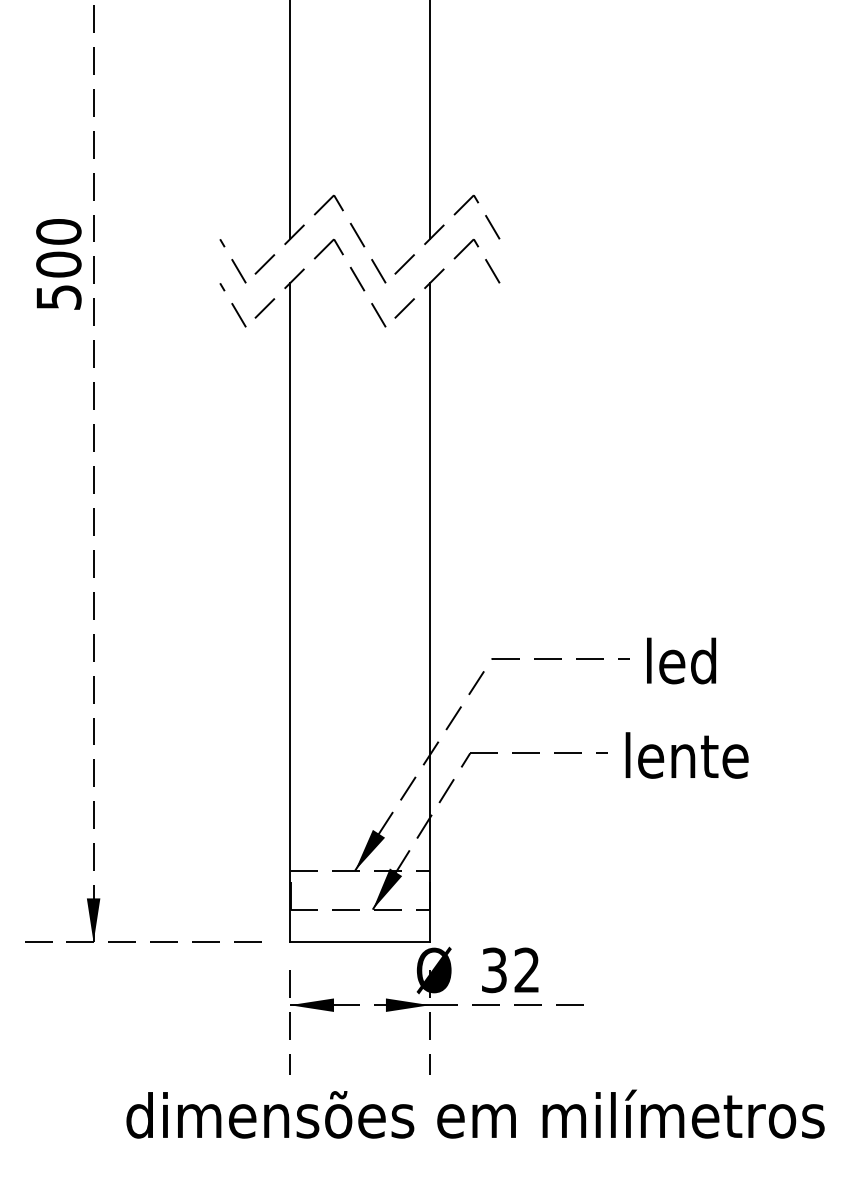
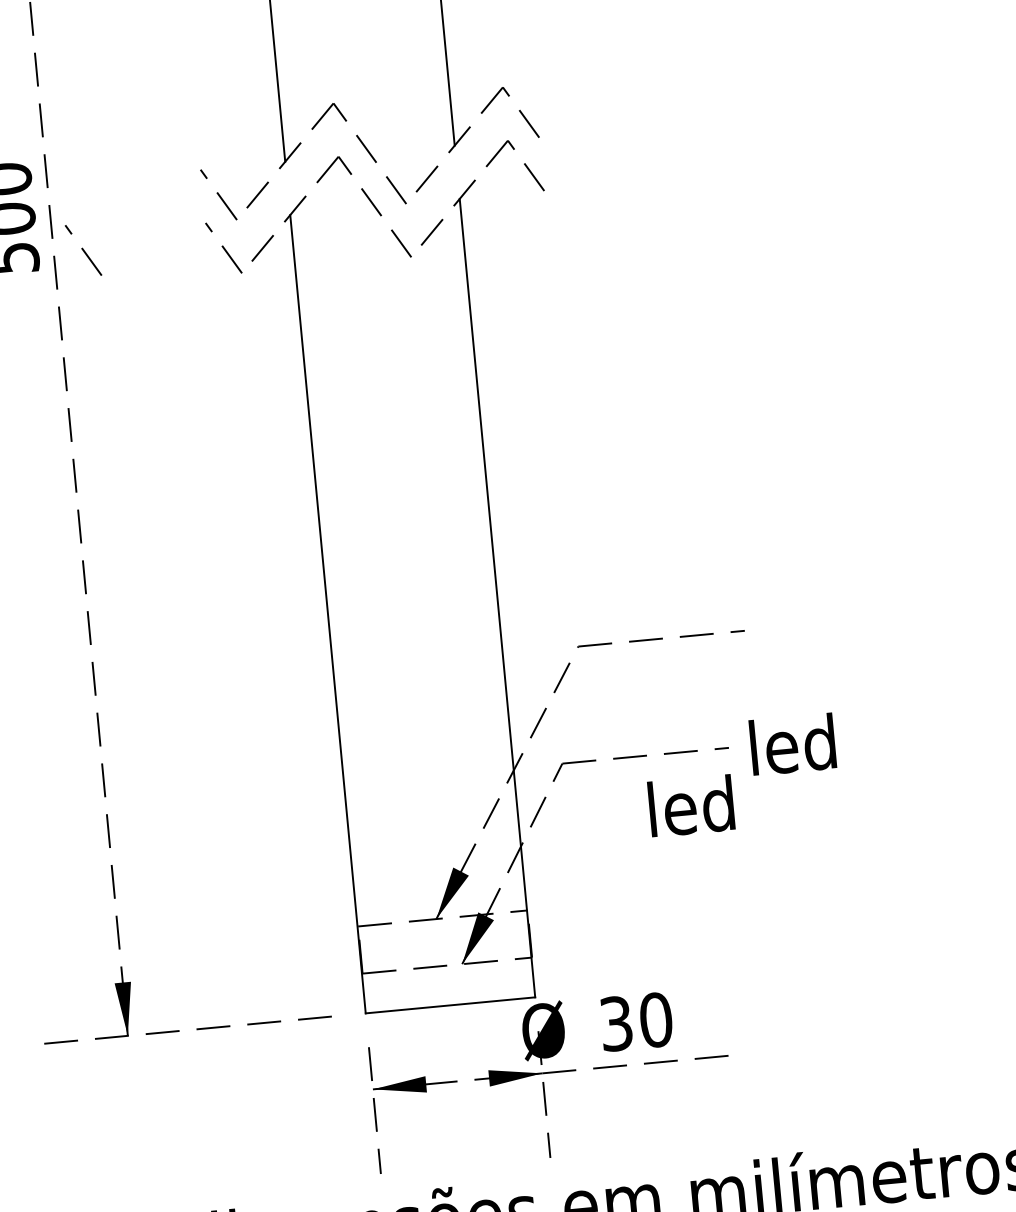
line: (117, 296) -> (82, 250), added
text: (681, 660) -> (691, 805), moved
text: (708, 755) -> (851, 739), lente -> led
text: (527, 970) -> (656, 1020), 32 -> 30

